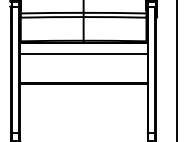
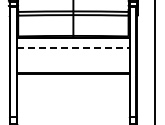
line: (83, 53) -> (73, 47), solid -> dashed

